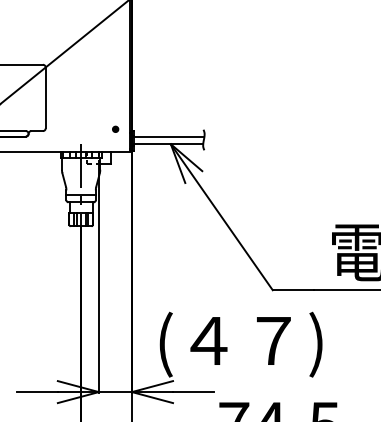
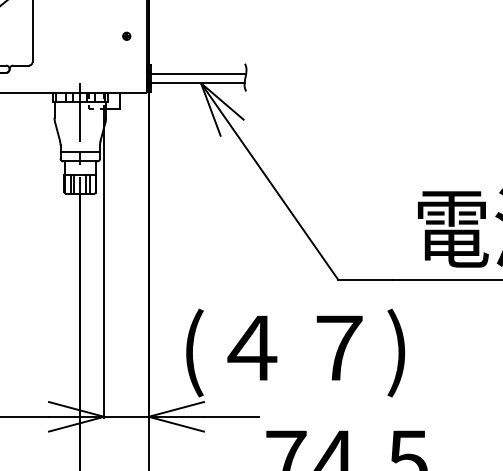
part: (115, 128) -> (126, 35), moved

